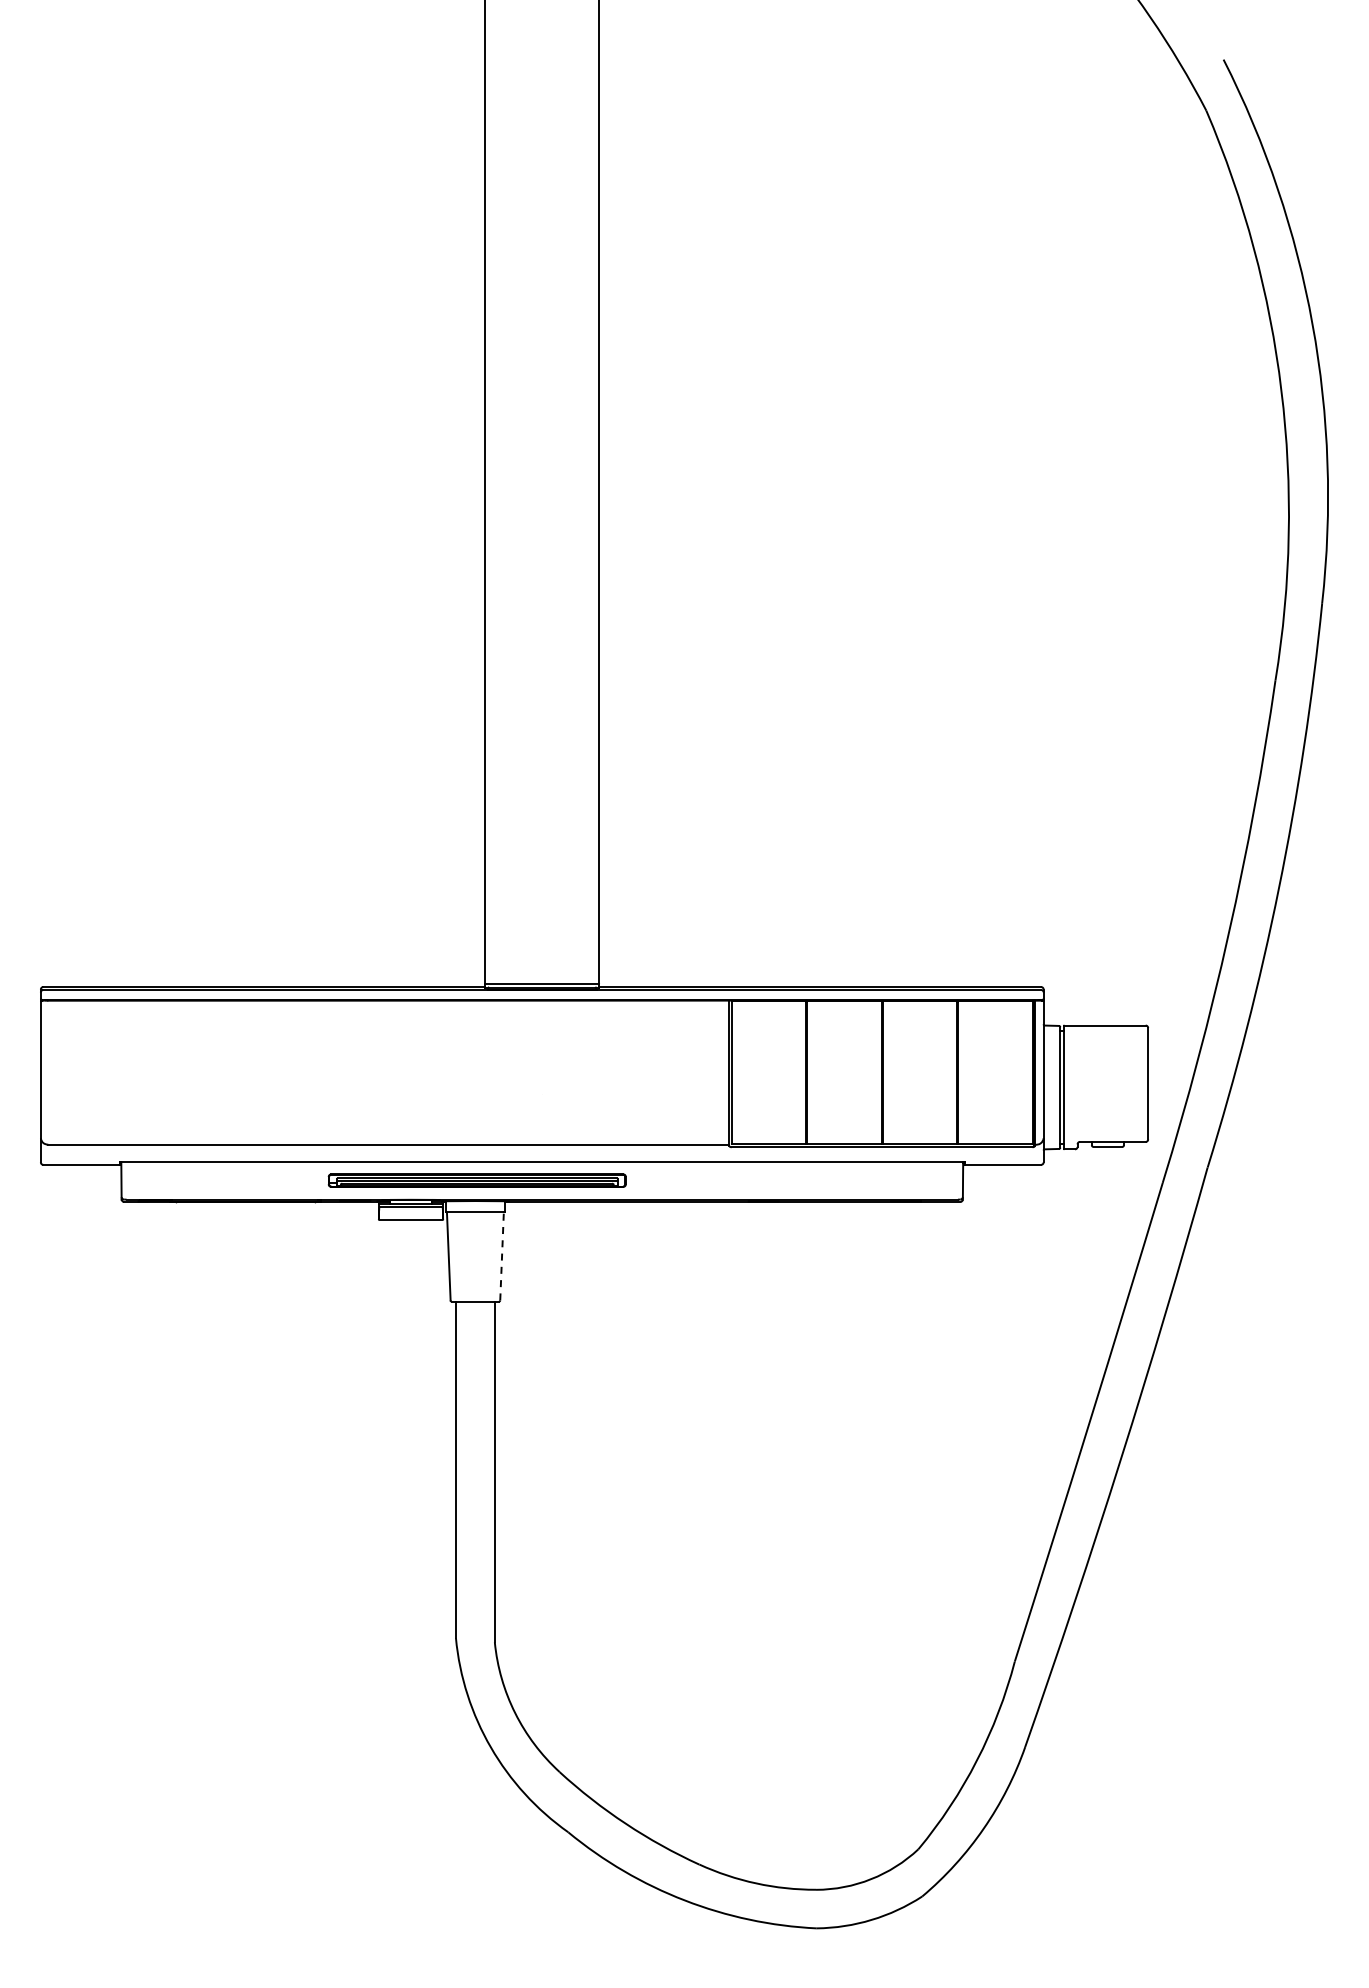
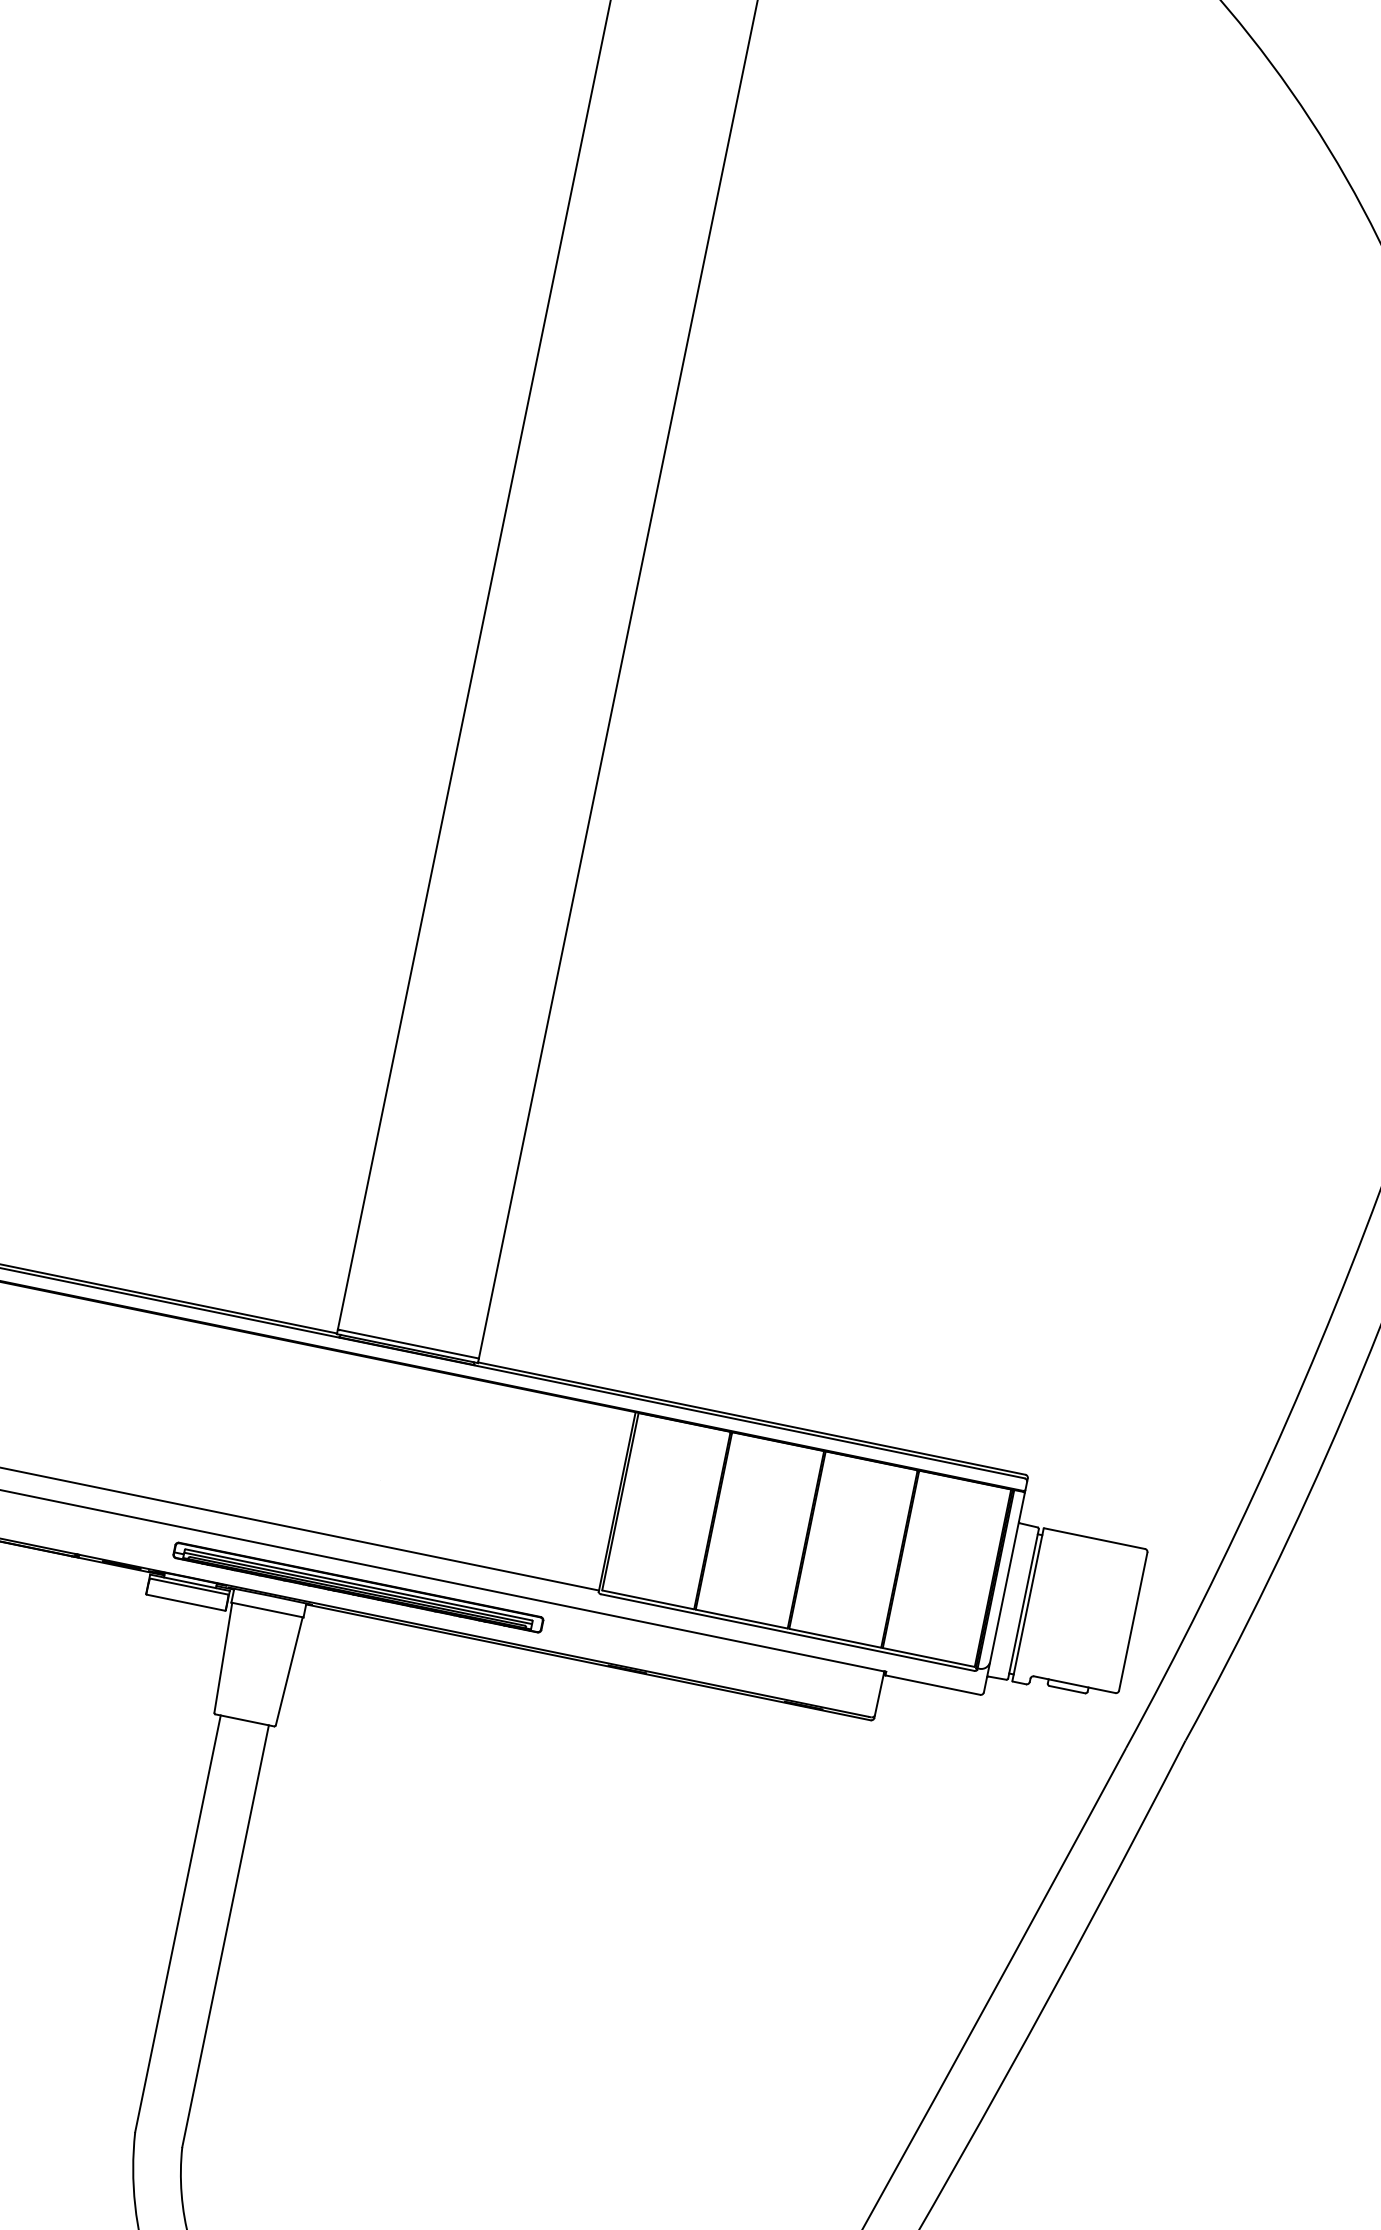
part: (476, 1180) -> (357, 1587), moved
line: (502, 1256) -> (289, 1671), dashed -> solid

